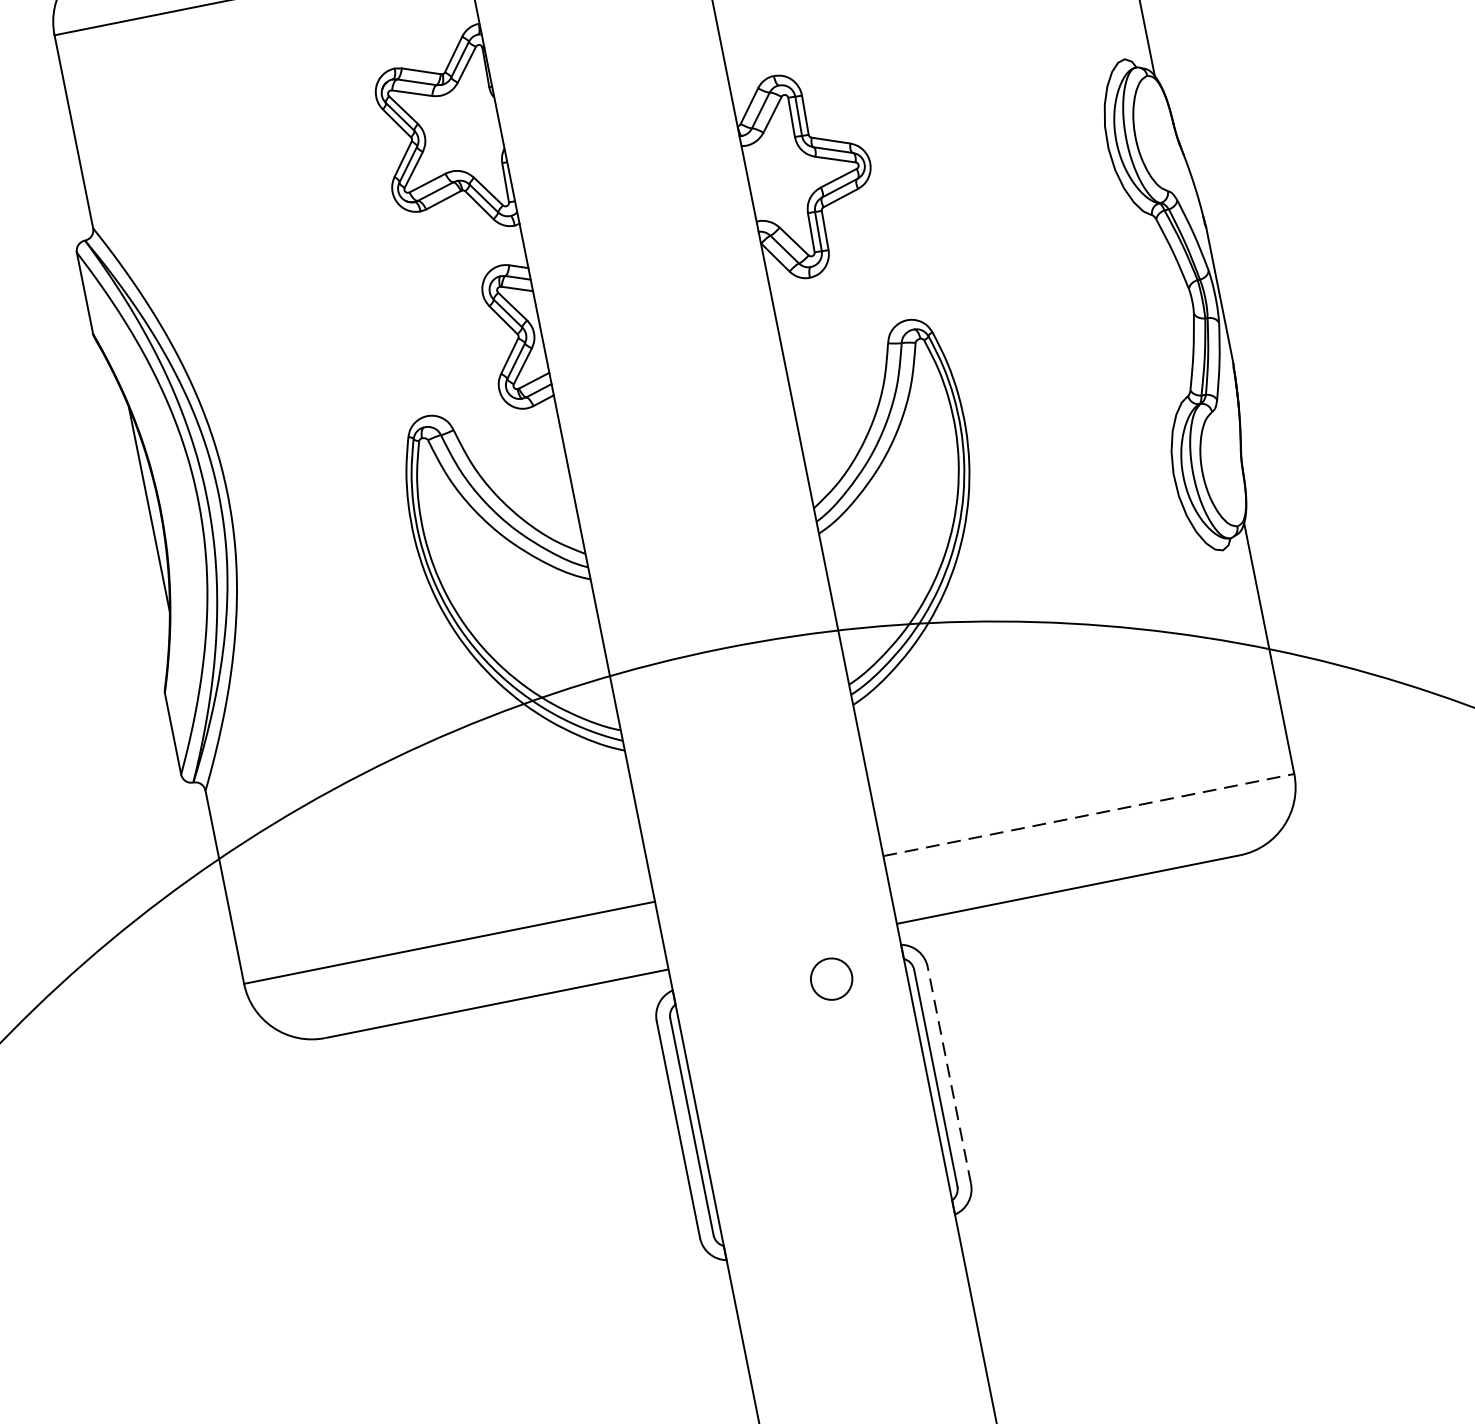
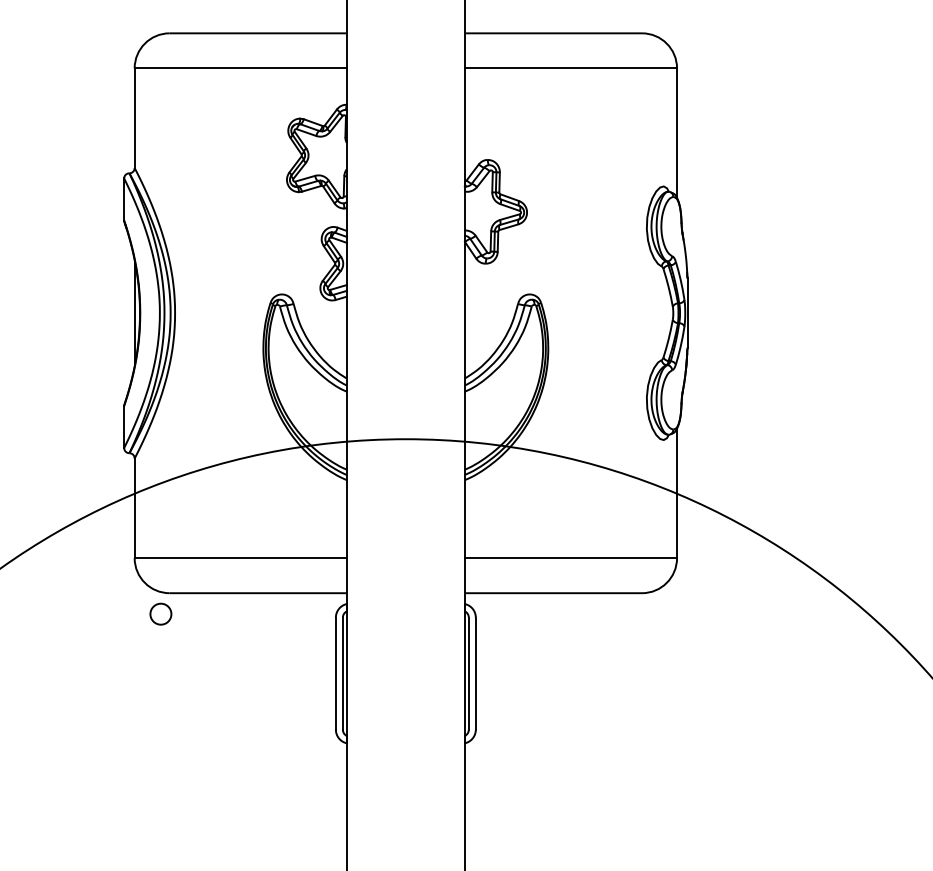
line: (1090, 815) -> (571, 558), dashed -> solid
circle: (830, 977) -> (160, 613), moved
line: (948, 1075) -> (475, 673), dashed -> solid

